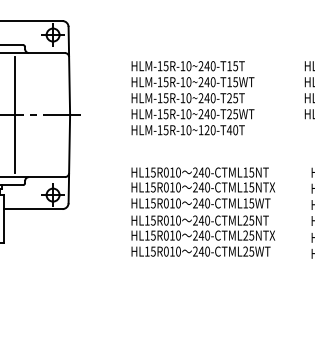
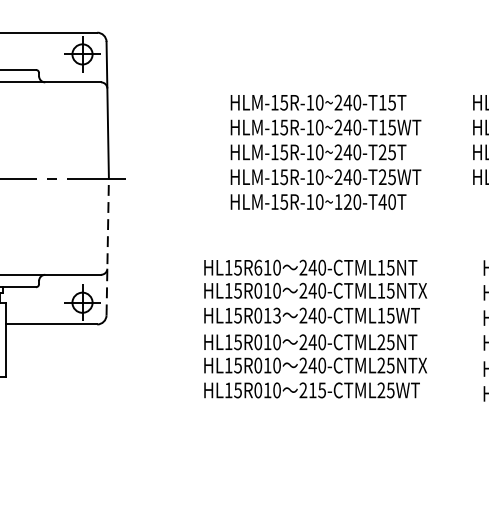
text: (192, 98) -> (325, 152), moved
line: (15, 115) -> (24, 179), removed
line: (69, 158) -> (107, 245), solid -> dashed
text: (166, 172) -> (258, 267), HL15R010 -> HL15R610
text: (178, 203) -> (277, 315), HL15R010 -> HL15R013
text: (204, 251) -> (317, 390), 240-CTML25WT -> 215-CTML25WT

